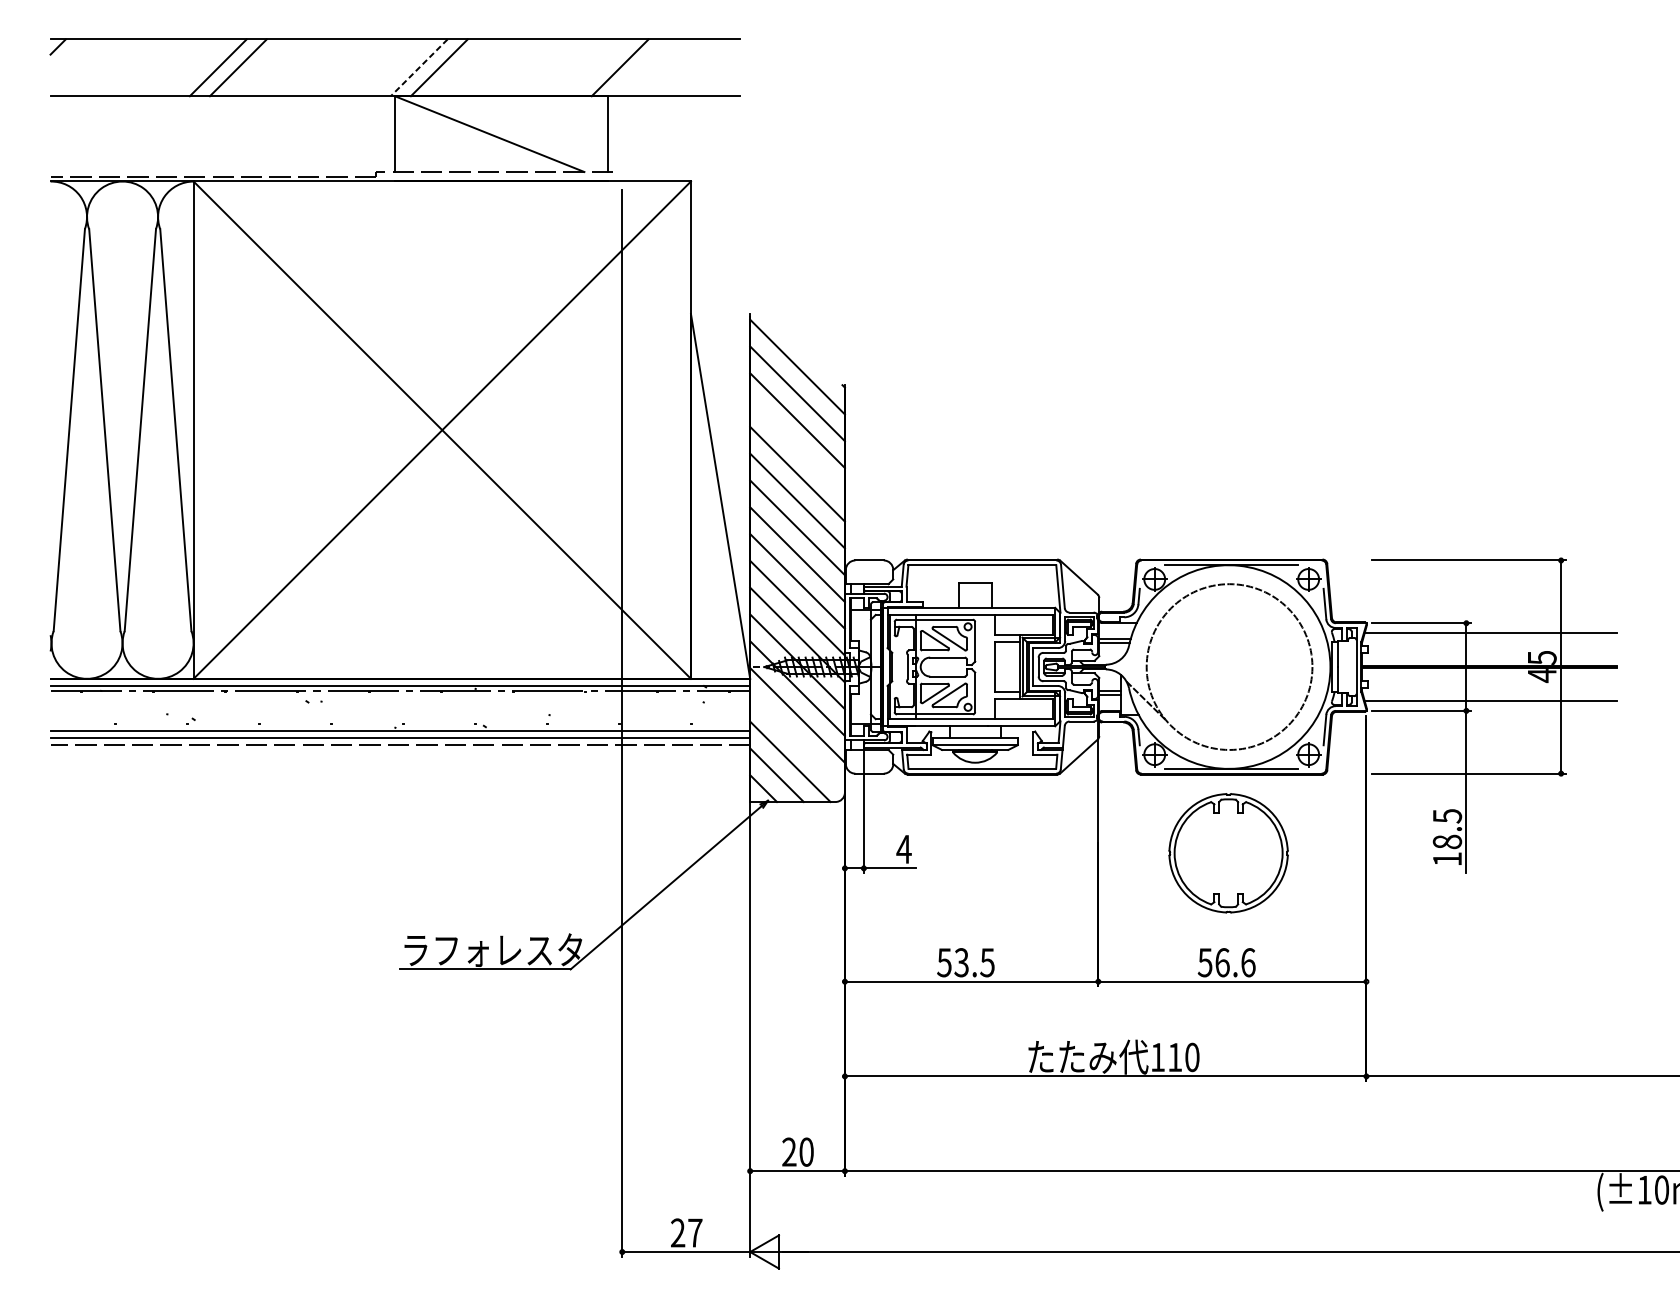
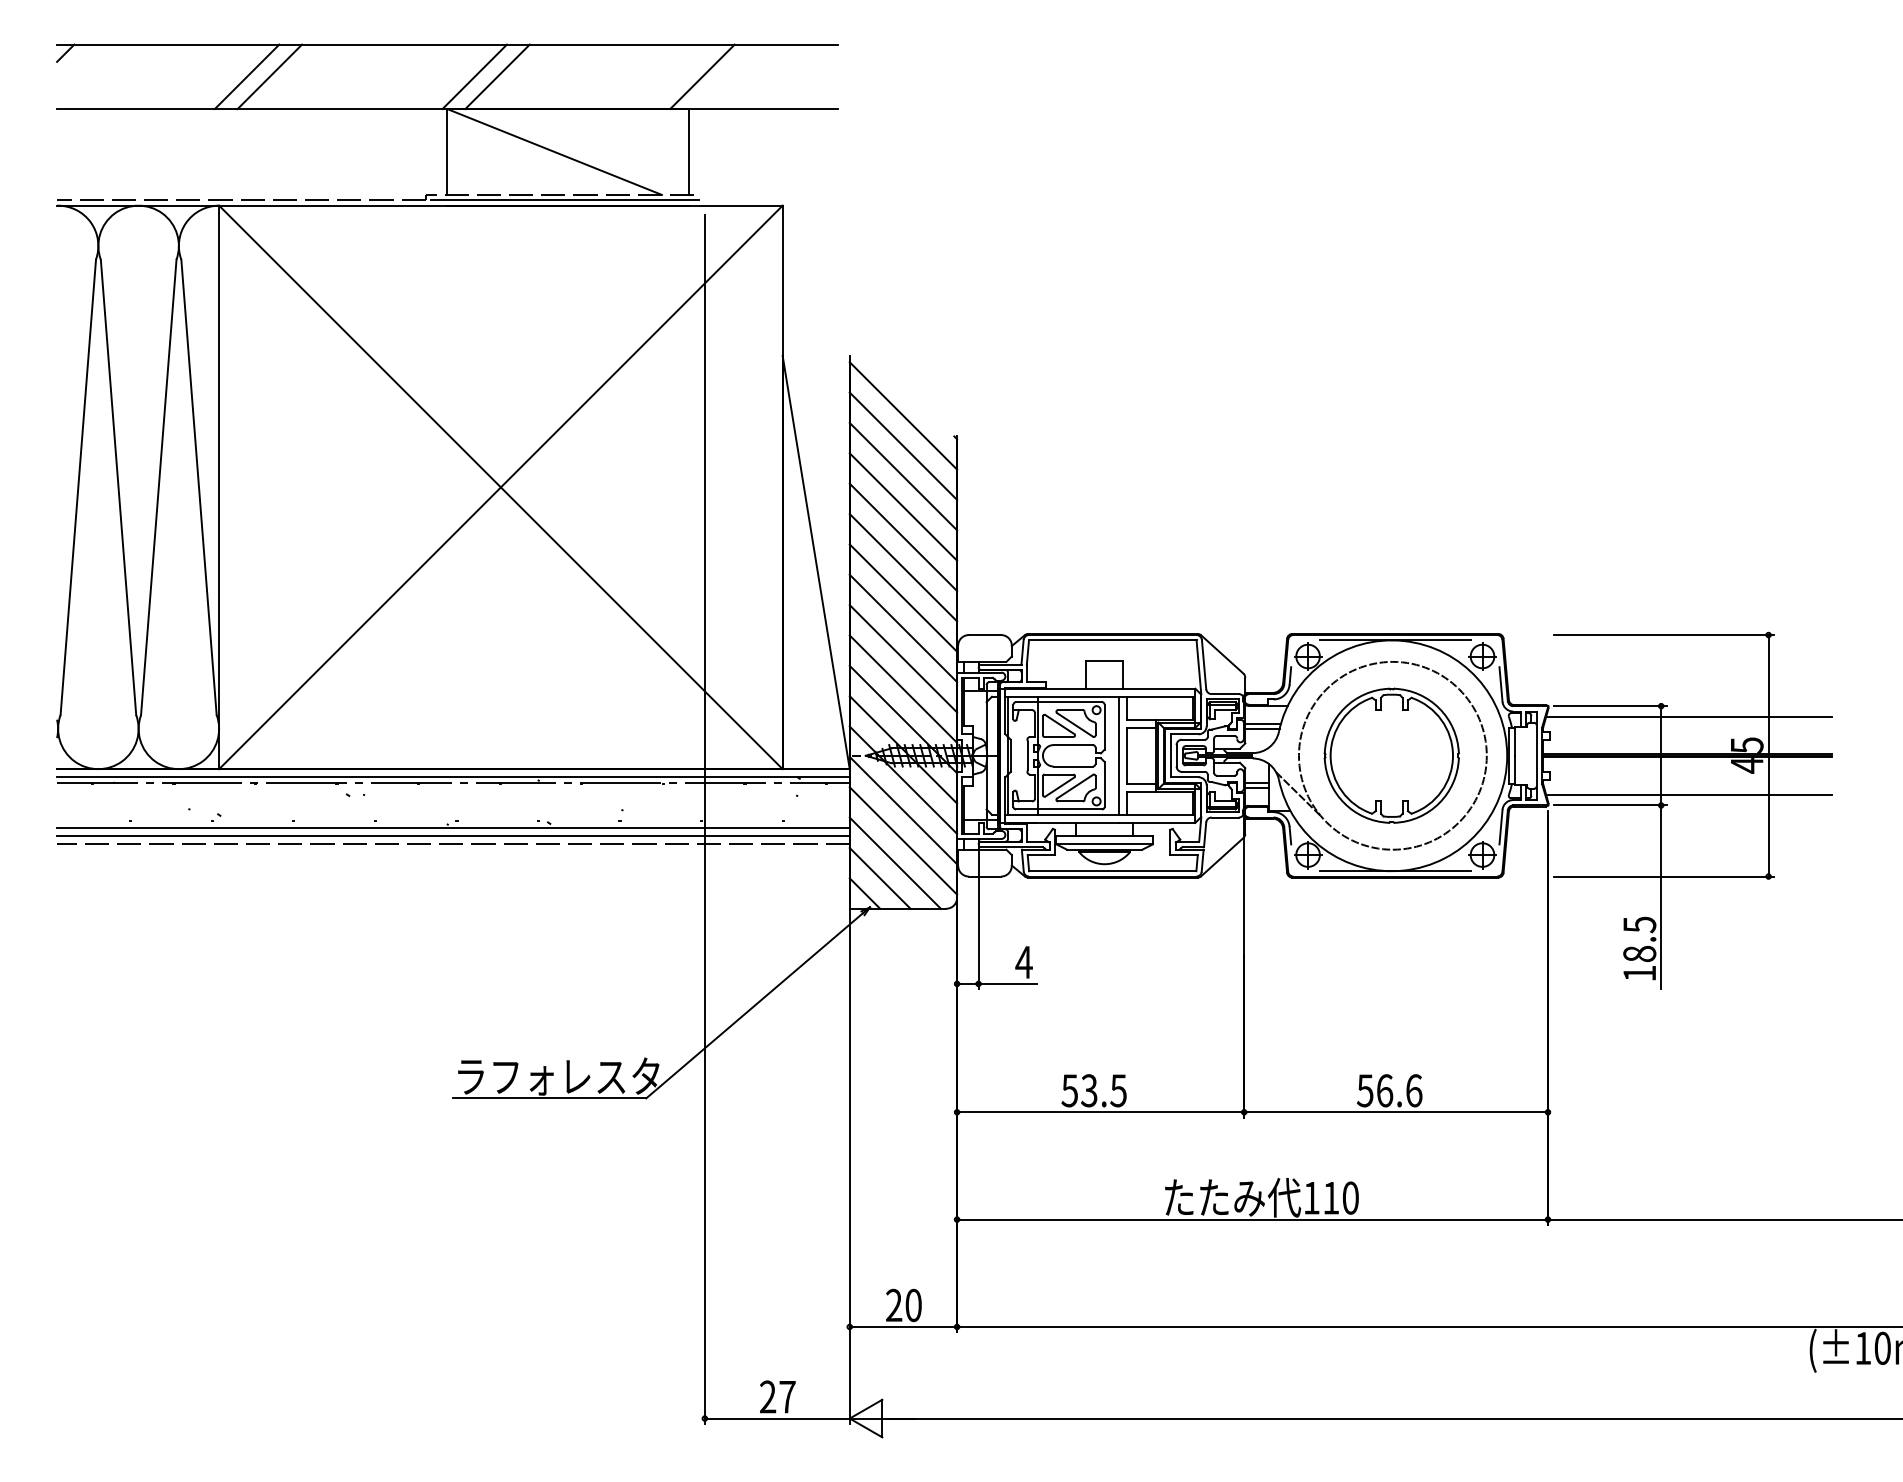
line: (418, 67) -> (474, 76), dashed -> solid
line: (499, 176) -> (565, 200), added
line: (797, 447) -> (903, 506), added
line: (988, 666) -> (1119, 755), added
line: (797, 741) -> (903, 840), added
part: (1228, 853) -> (1391, 755), moved

